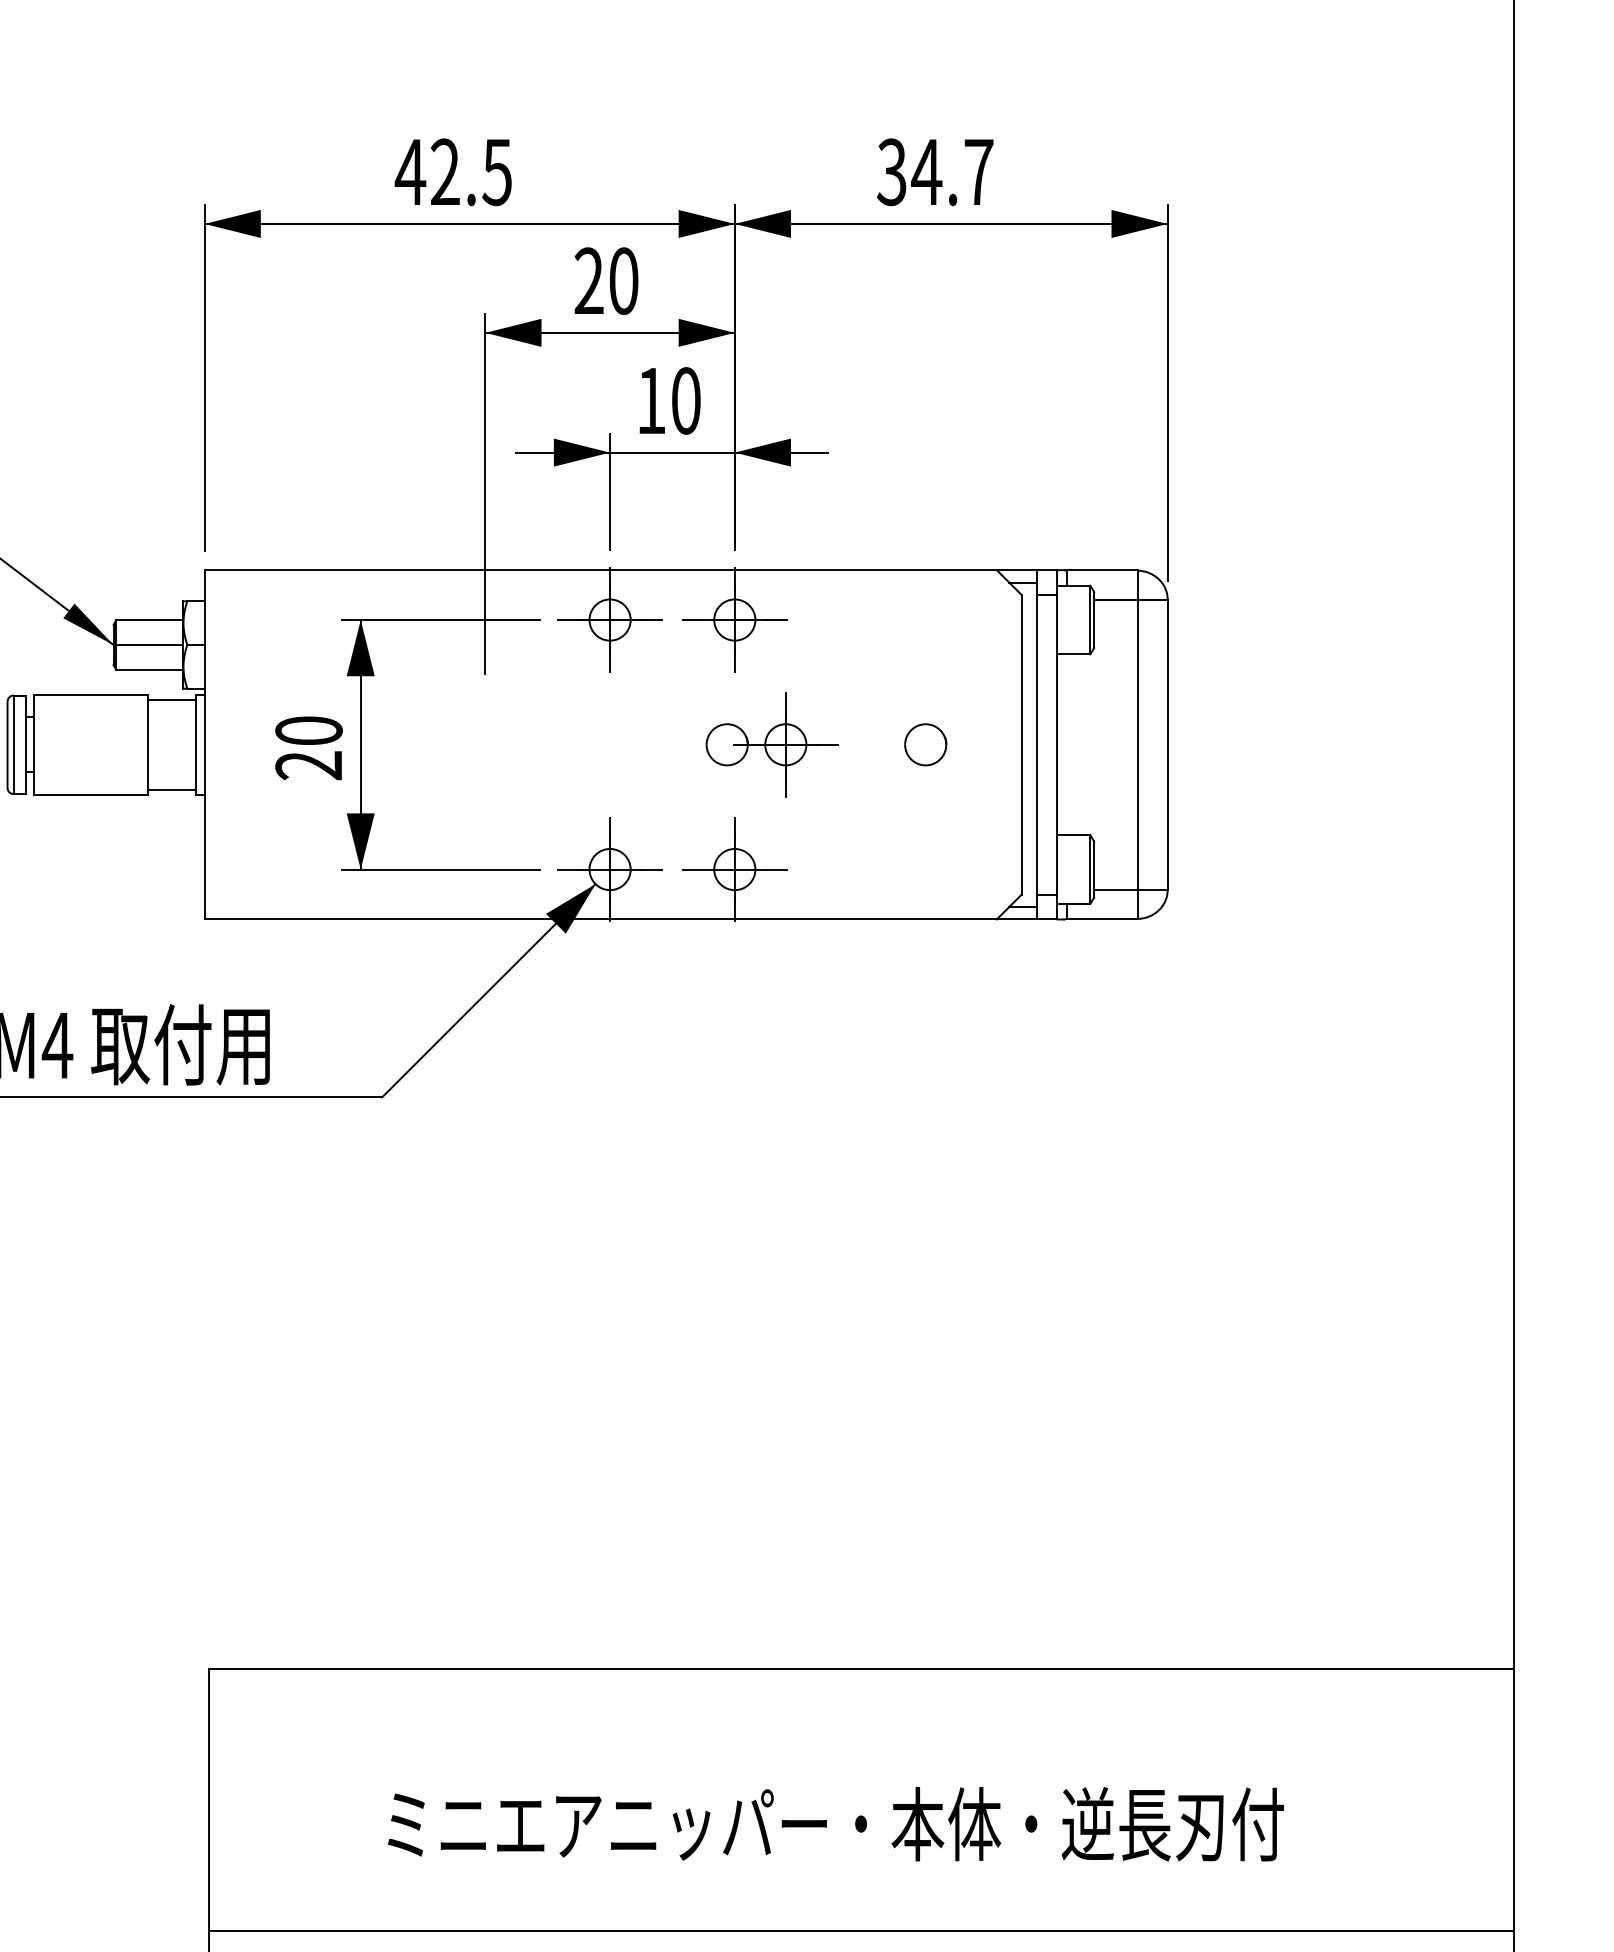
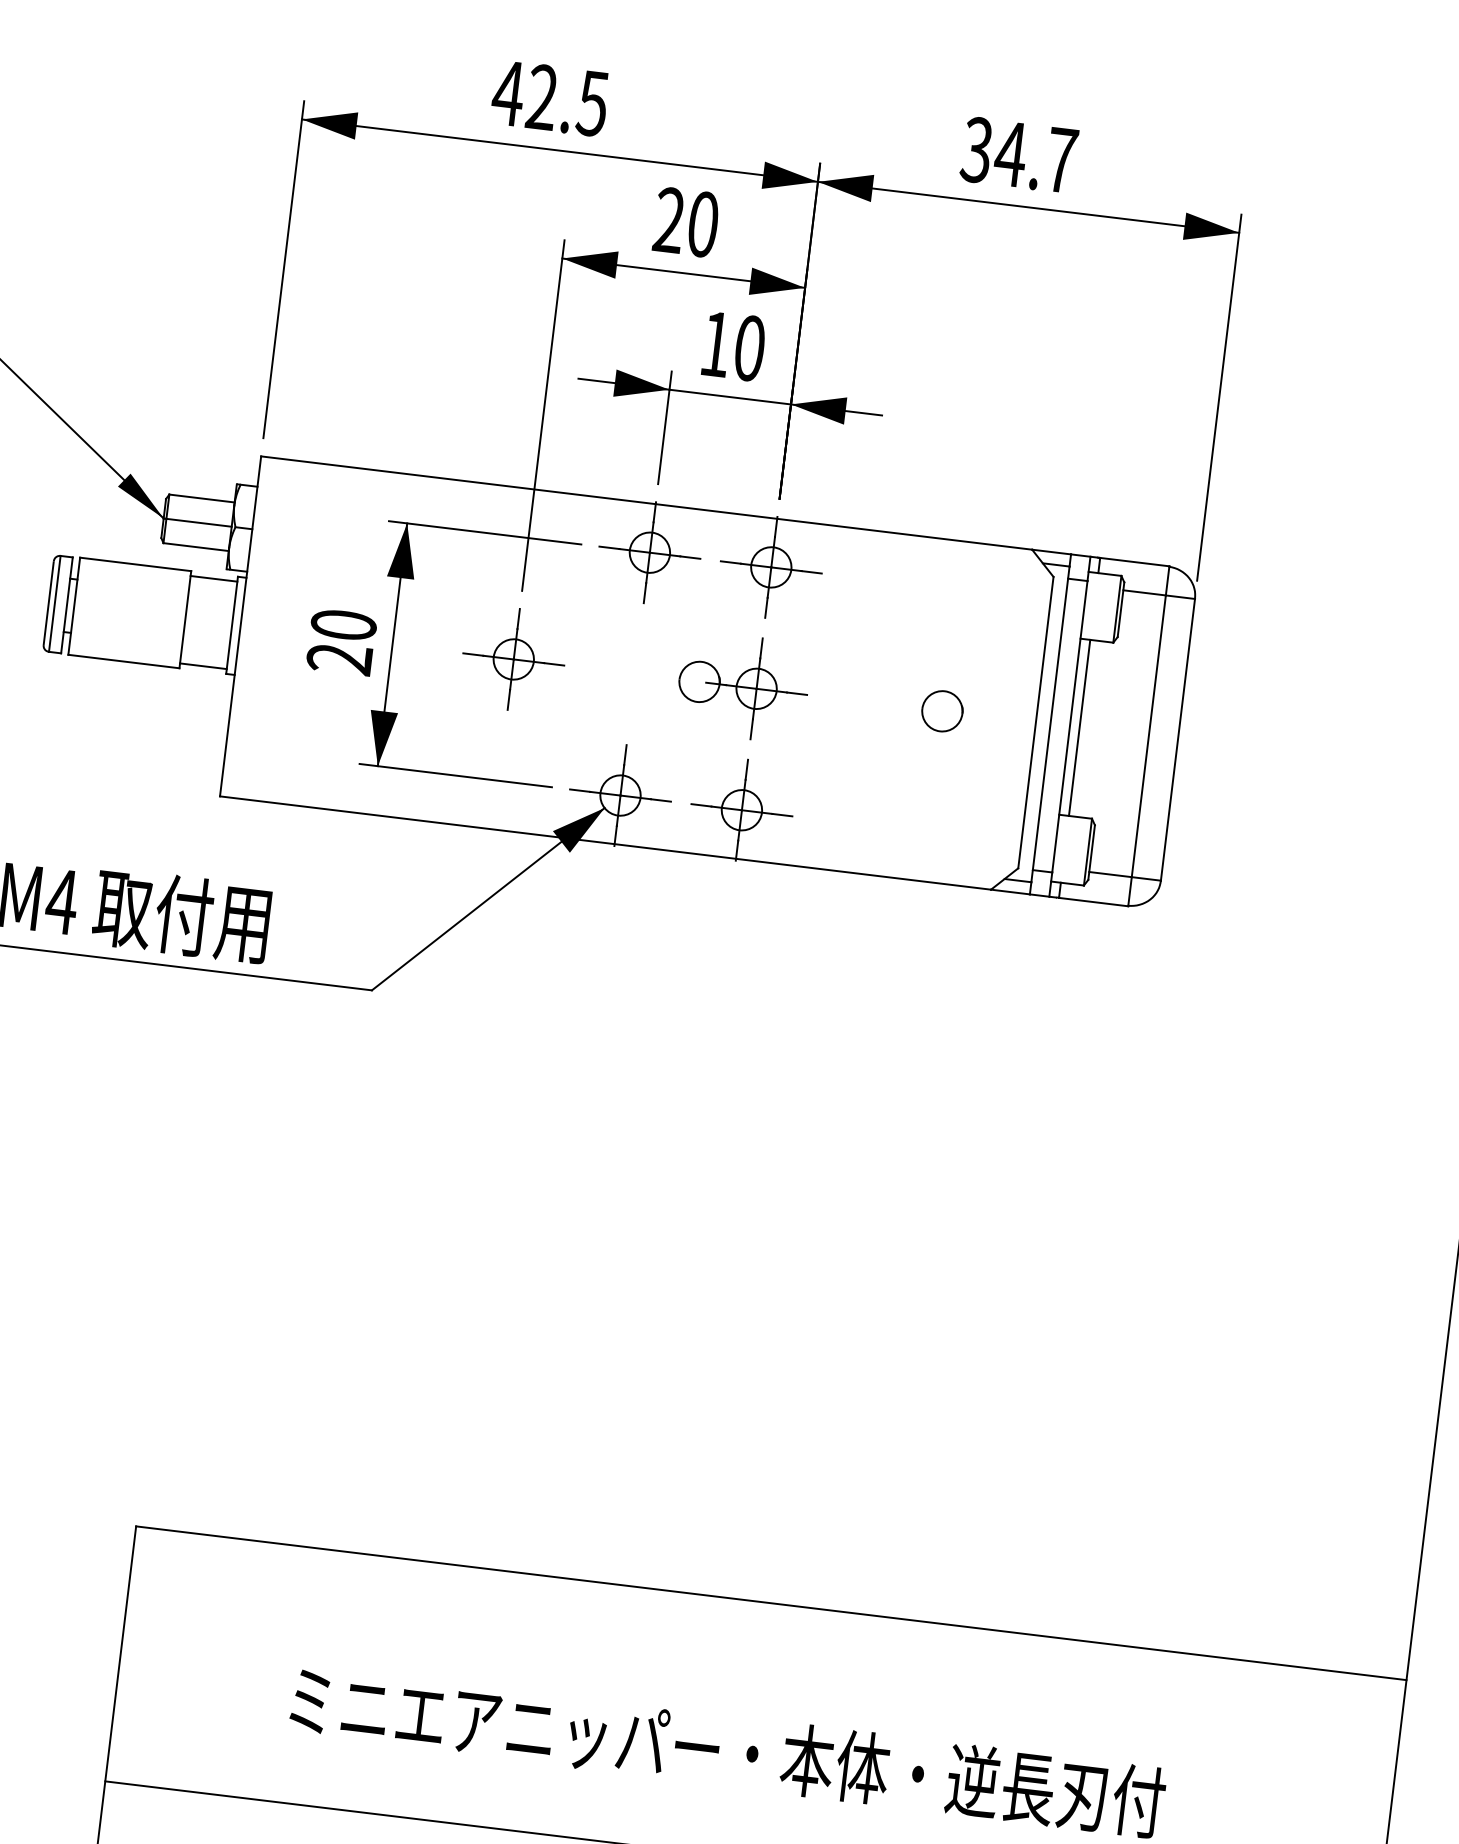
part: (485, 744) -> (513, 659), added
part: (771, 744) -> (742, 686), moved
line: (1066, 744) -> (1079, 727), added

